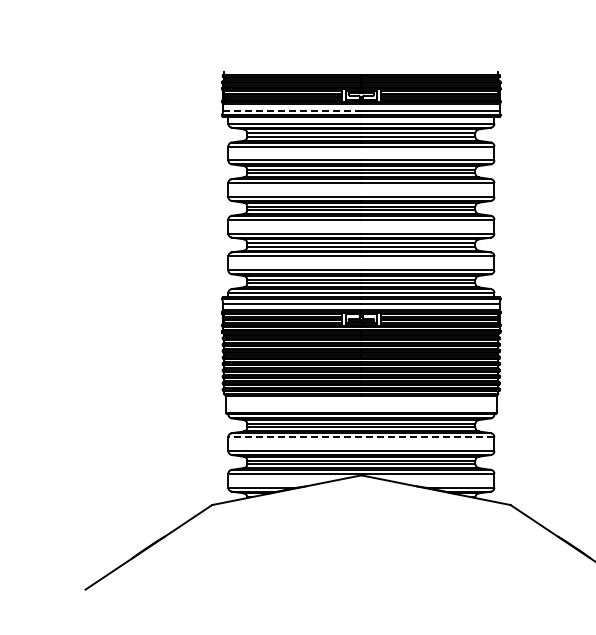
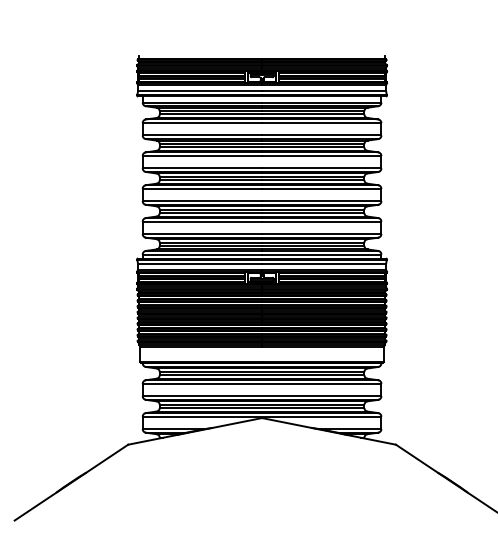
line: (292, 110) -> (200, 90), dashed -> solid
line: (360, 437) -> (261, 384), dashed -> solid

